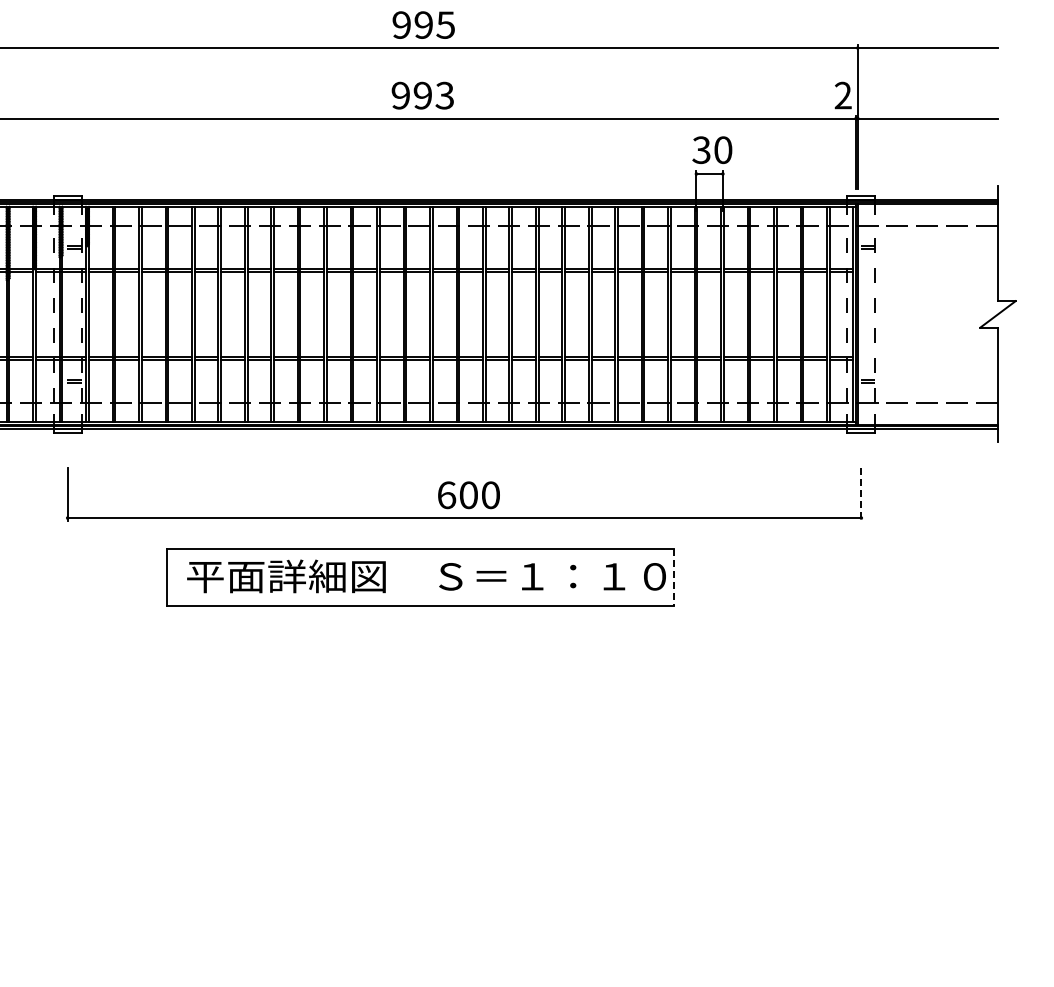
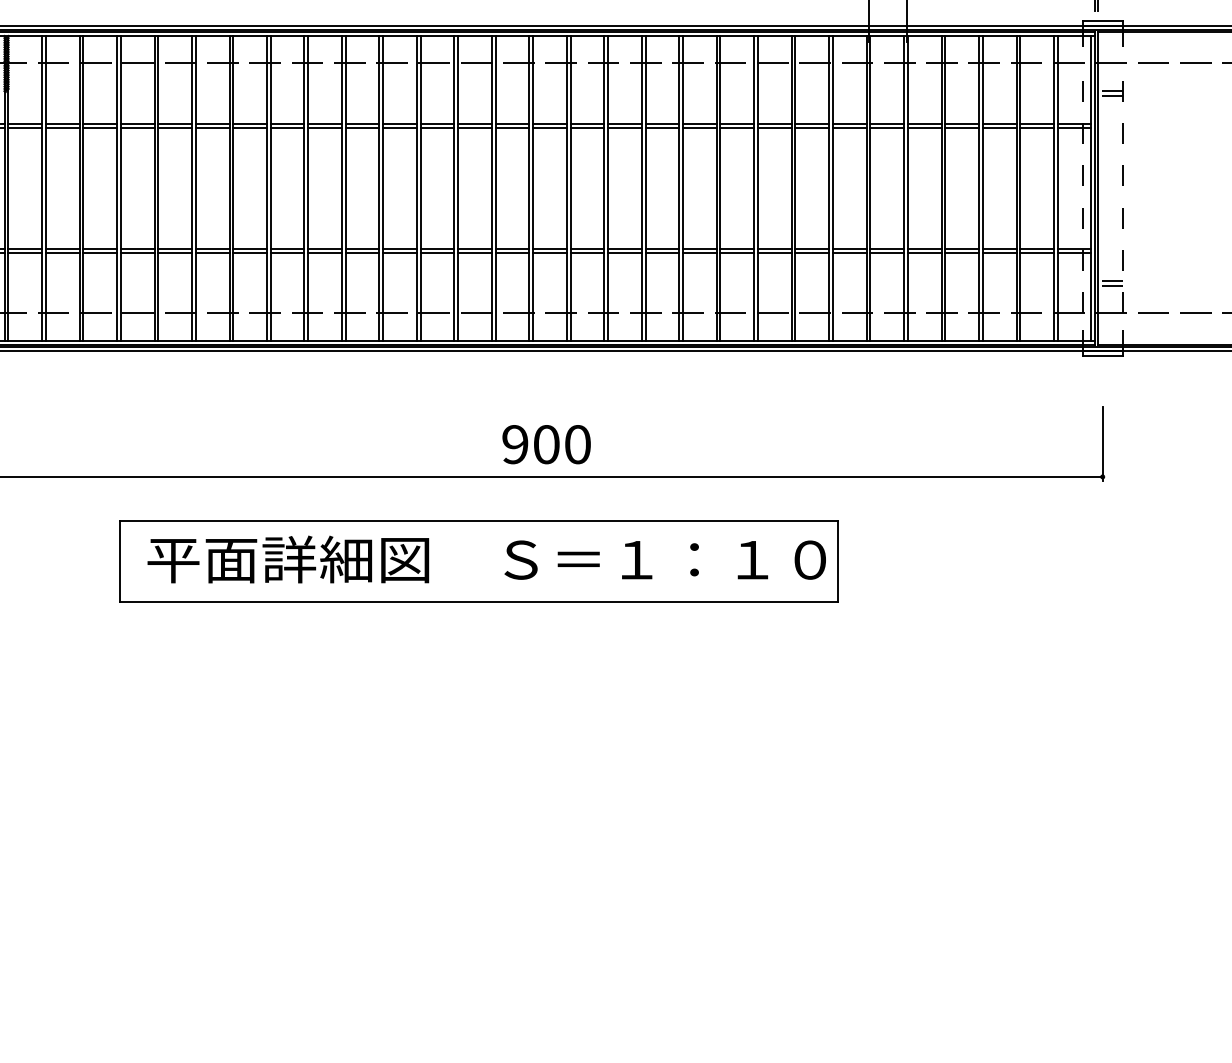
text: (446, 495) -> (515, 444), 600 -> 900
line: (861, 495) -> (1102, 444), dashed -> solid
line: (674, 577) -> (838, 561), dashed -> solid

